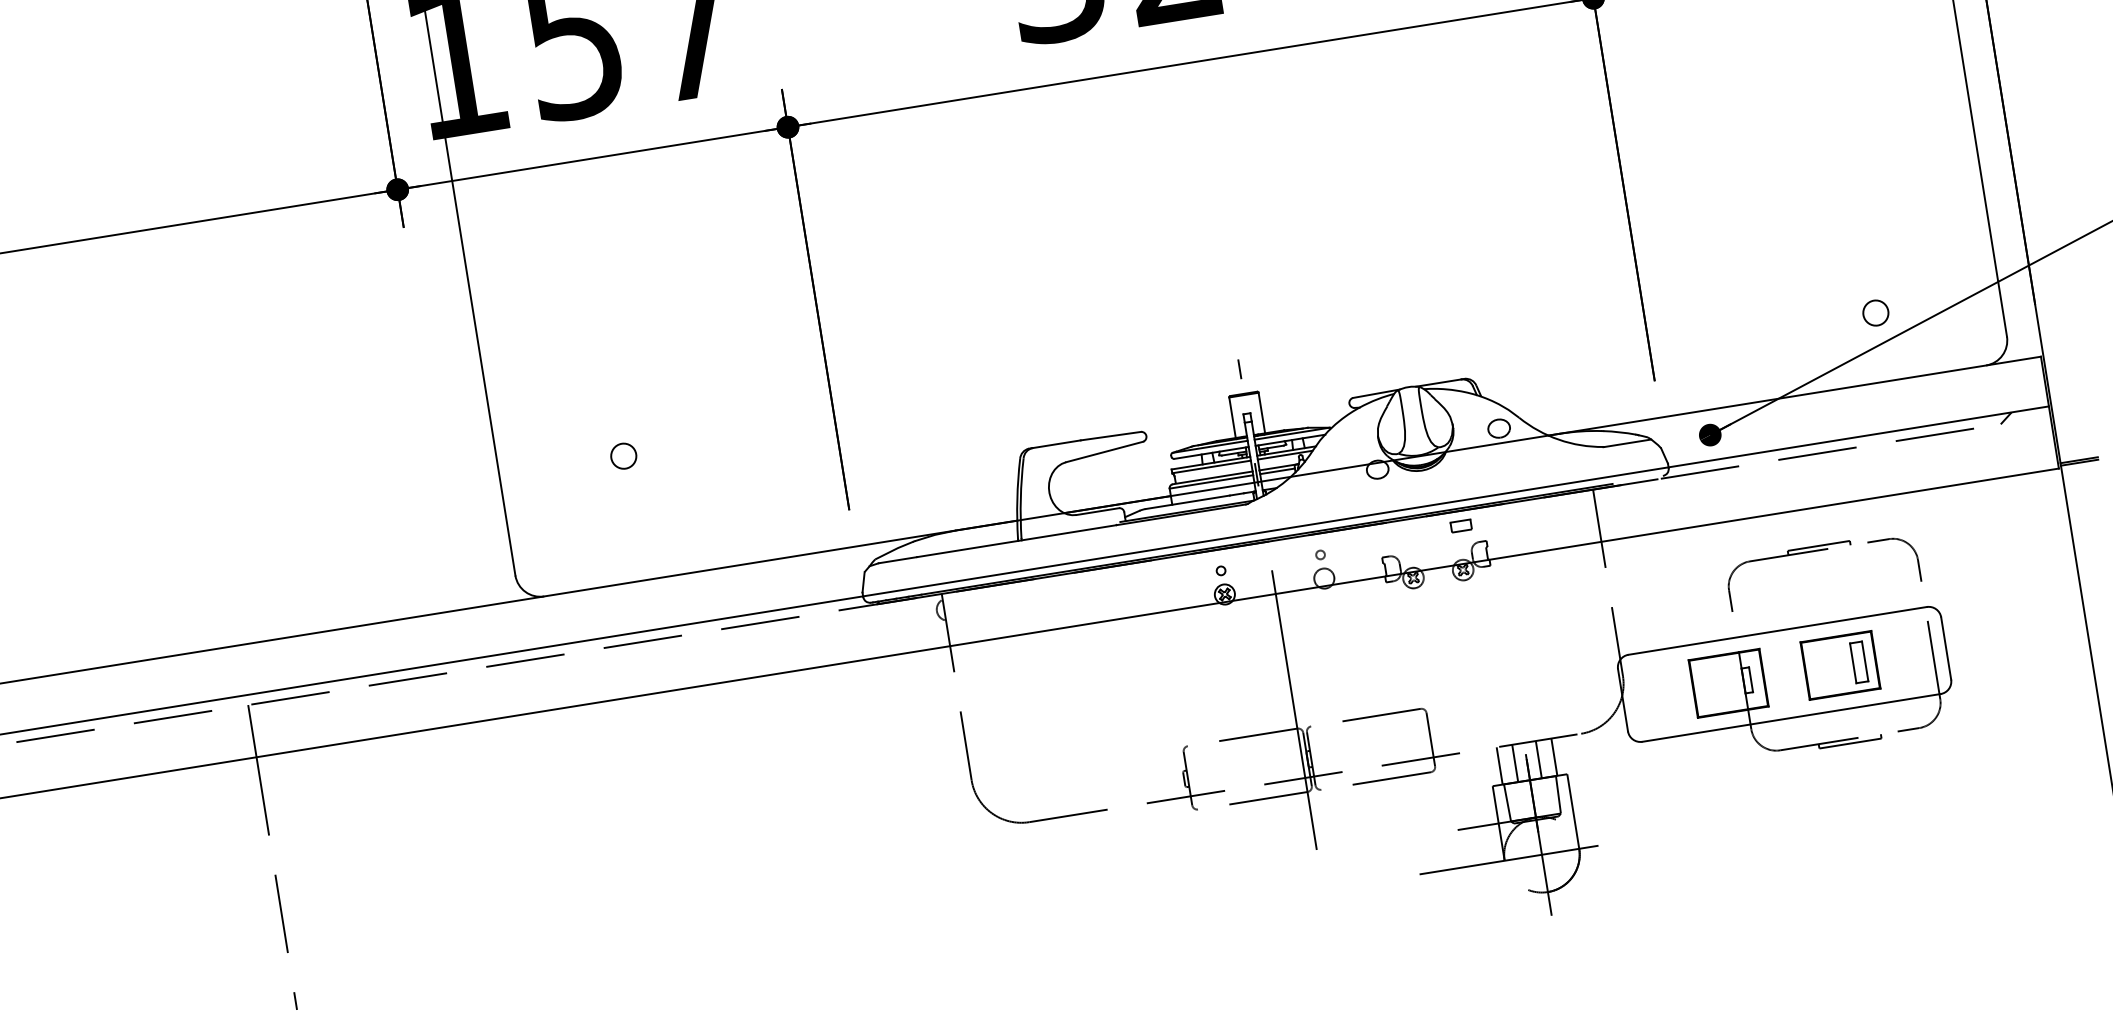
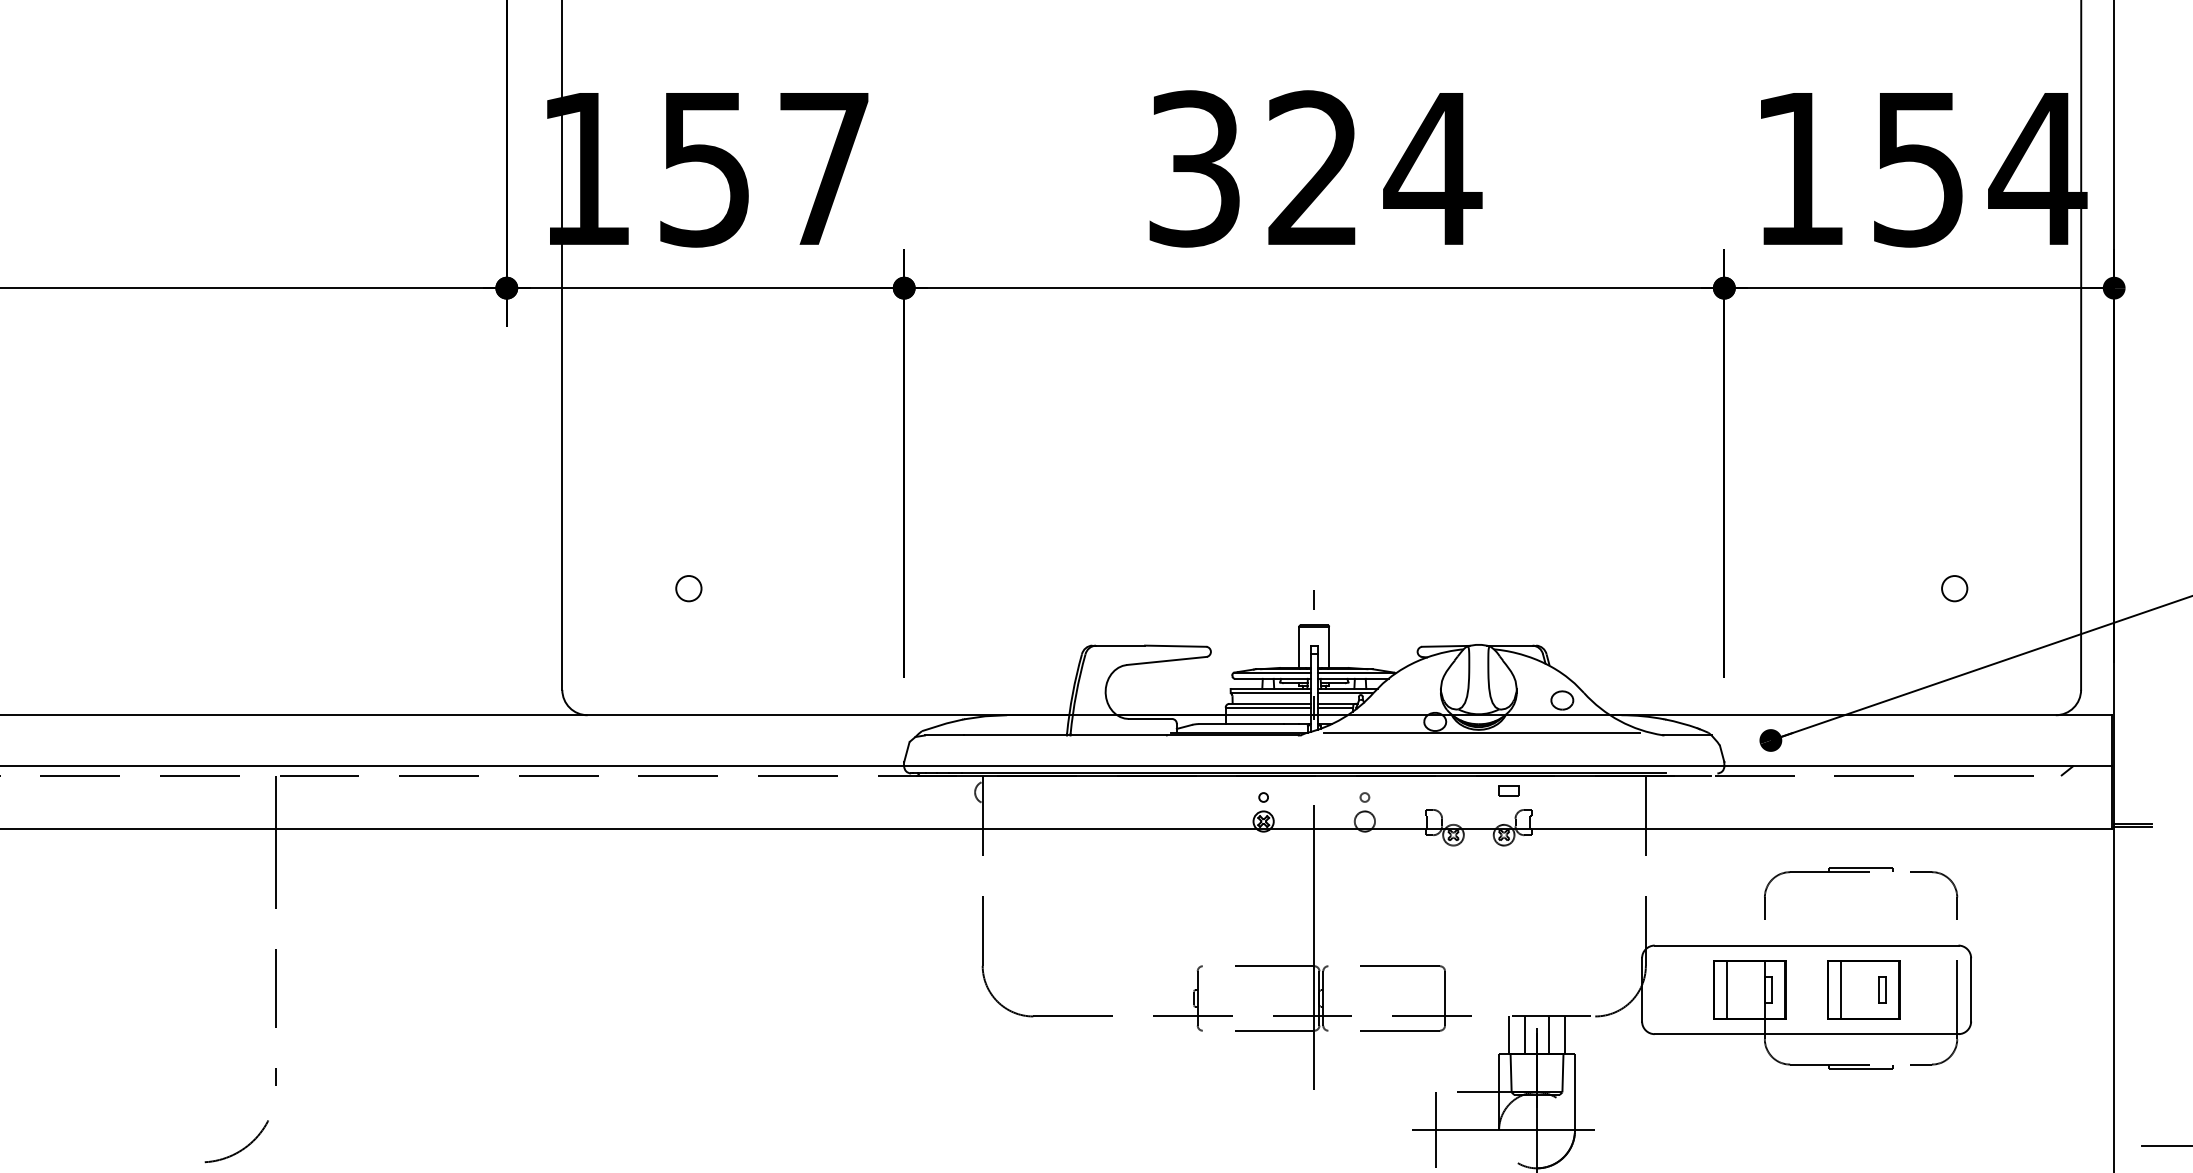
circle: (1875, 312) -> (1954, 588), moved
line: (1424, 473) -> (1481, 733), added
part: (1859, 662) -> (1882, 989), size x0.62
line: (1817, 668) -> (1840, 989), added
line: (1705, 686) -> (1726, 989), added
line: (1442, 870) -> (1435, 1130), added

